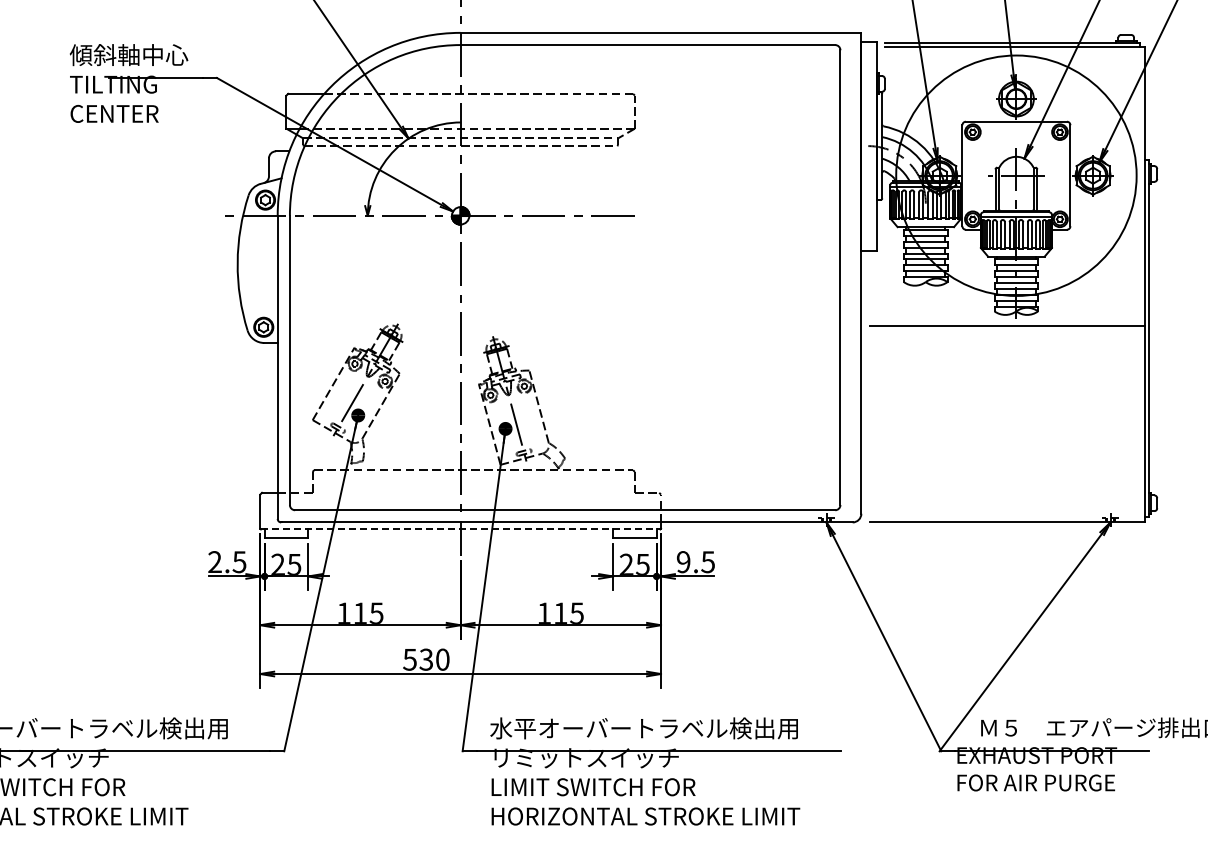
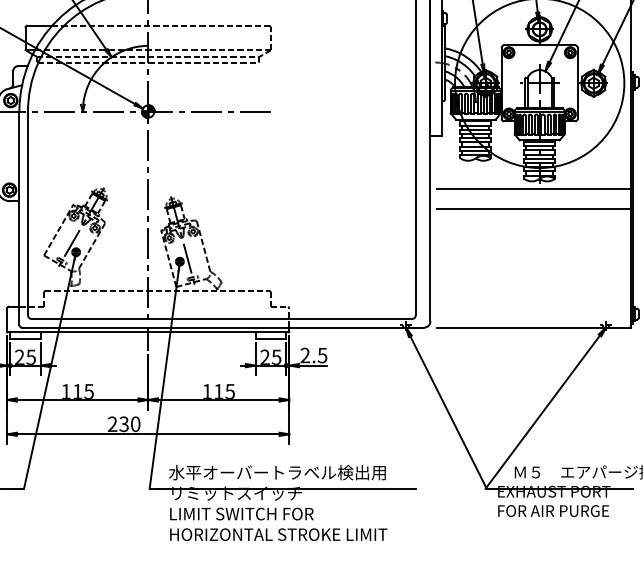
line: (1007, 353) -> (533, 208), added
line: (460, 529) -> (148, 332), dashed -> solid
text: (683, 562) -> (305, 355), 9.5 -> 2.5
text: (409, 659) -> (112, 424), 530 -> 230

